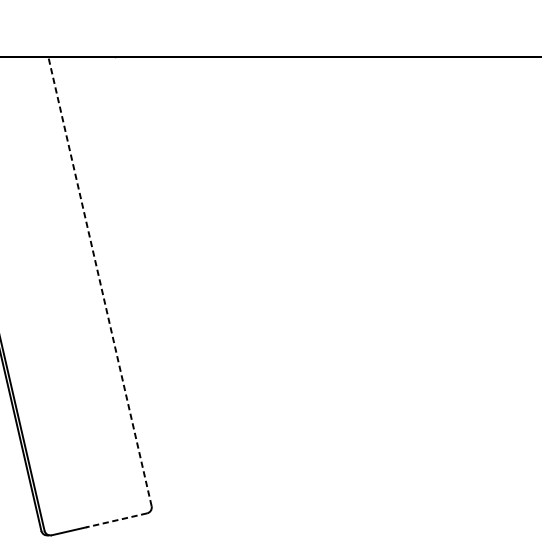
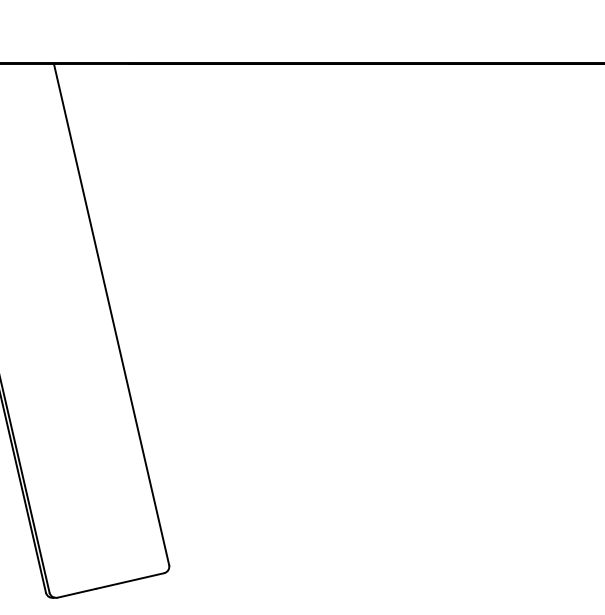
line: (100, 280) -> (111, 313), dashed -> solid
line: (117, 520) -> (130, 581), dashed -> solid

